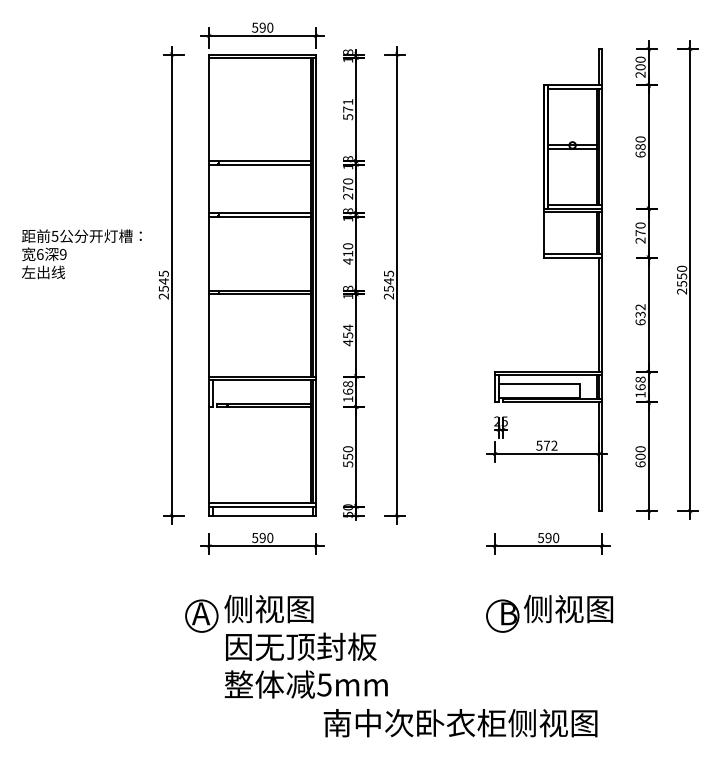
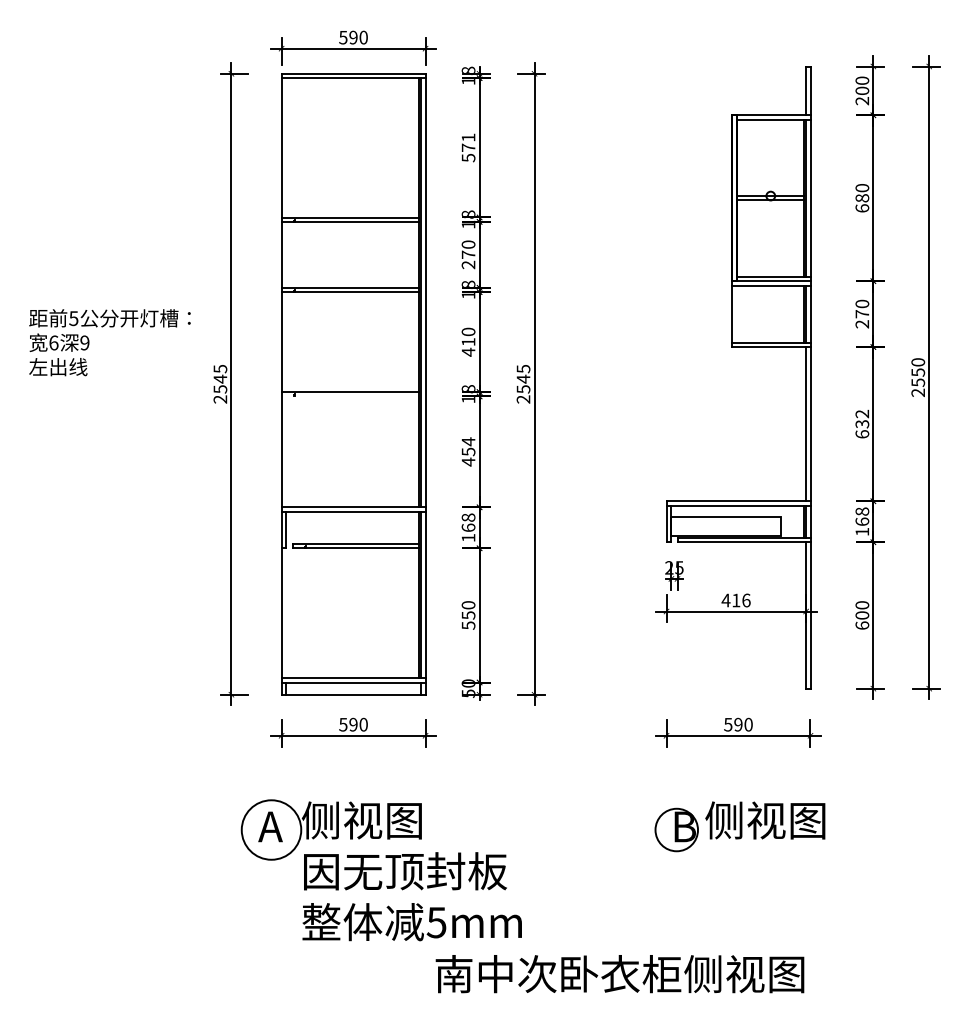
line: (259, 294) -> (349, 396), removed
text: (546, 445) -> (735, 600), 572 -> 416
circle: (201, 615) -> (271, 829), size x1.4

